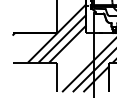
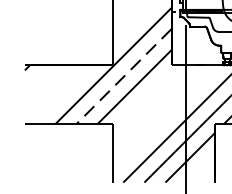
line: (62, 38) -> (123, 76), solid -> dashed

